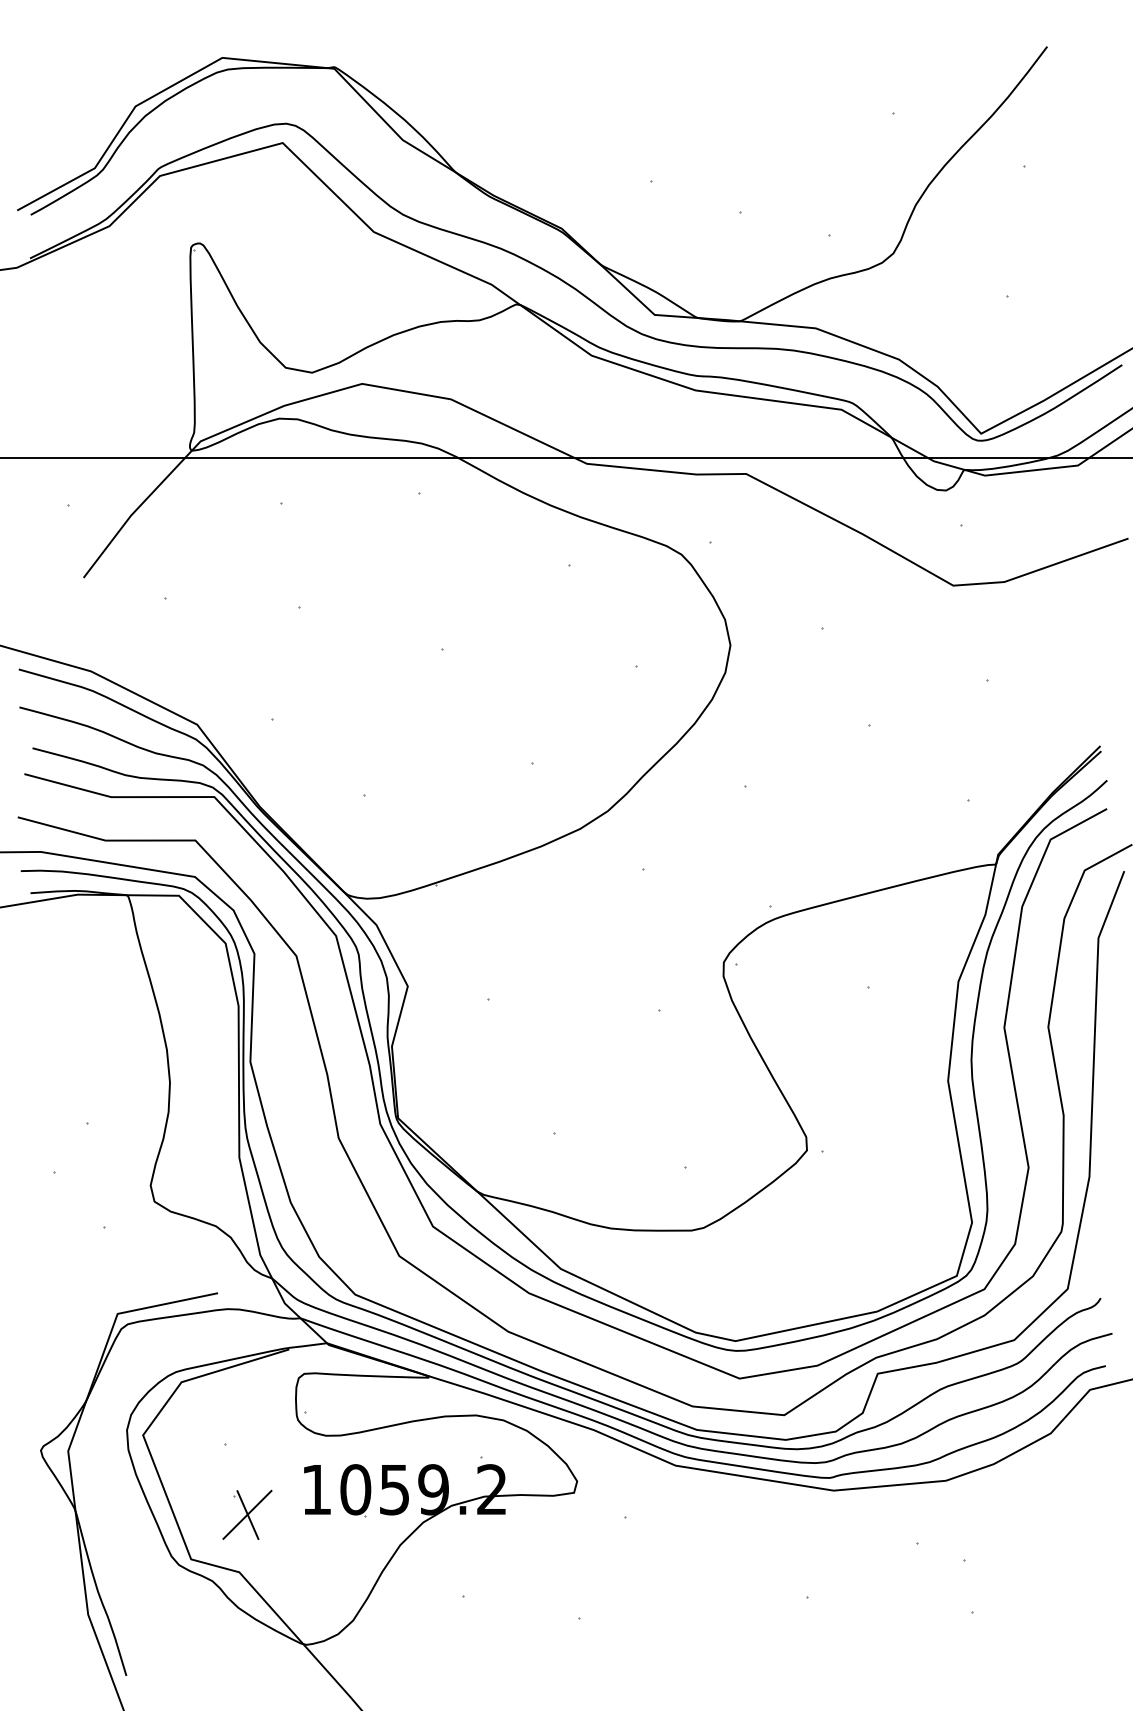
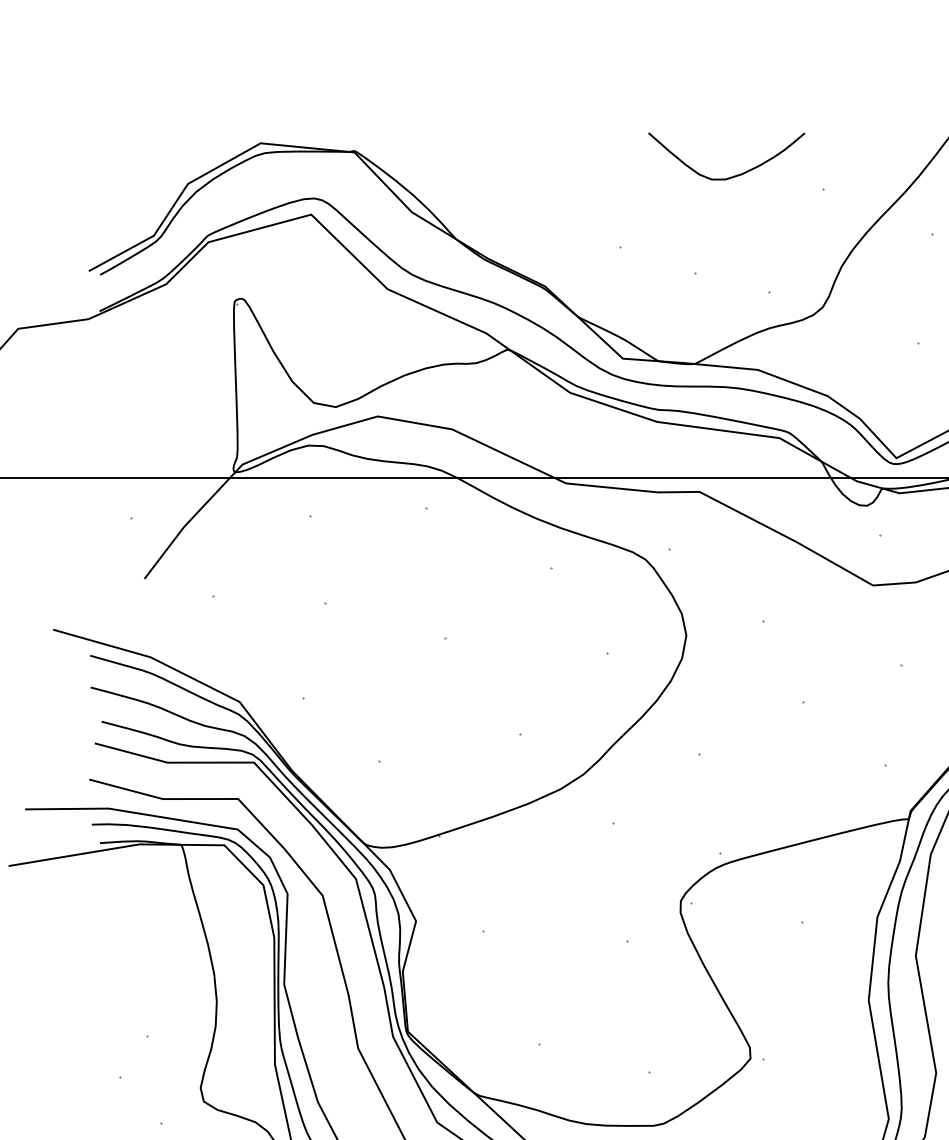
curve: (787, 96) -> (734, 175), added

